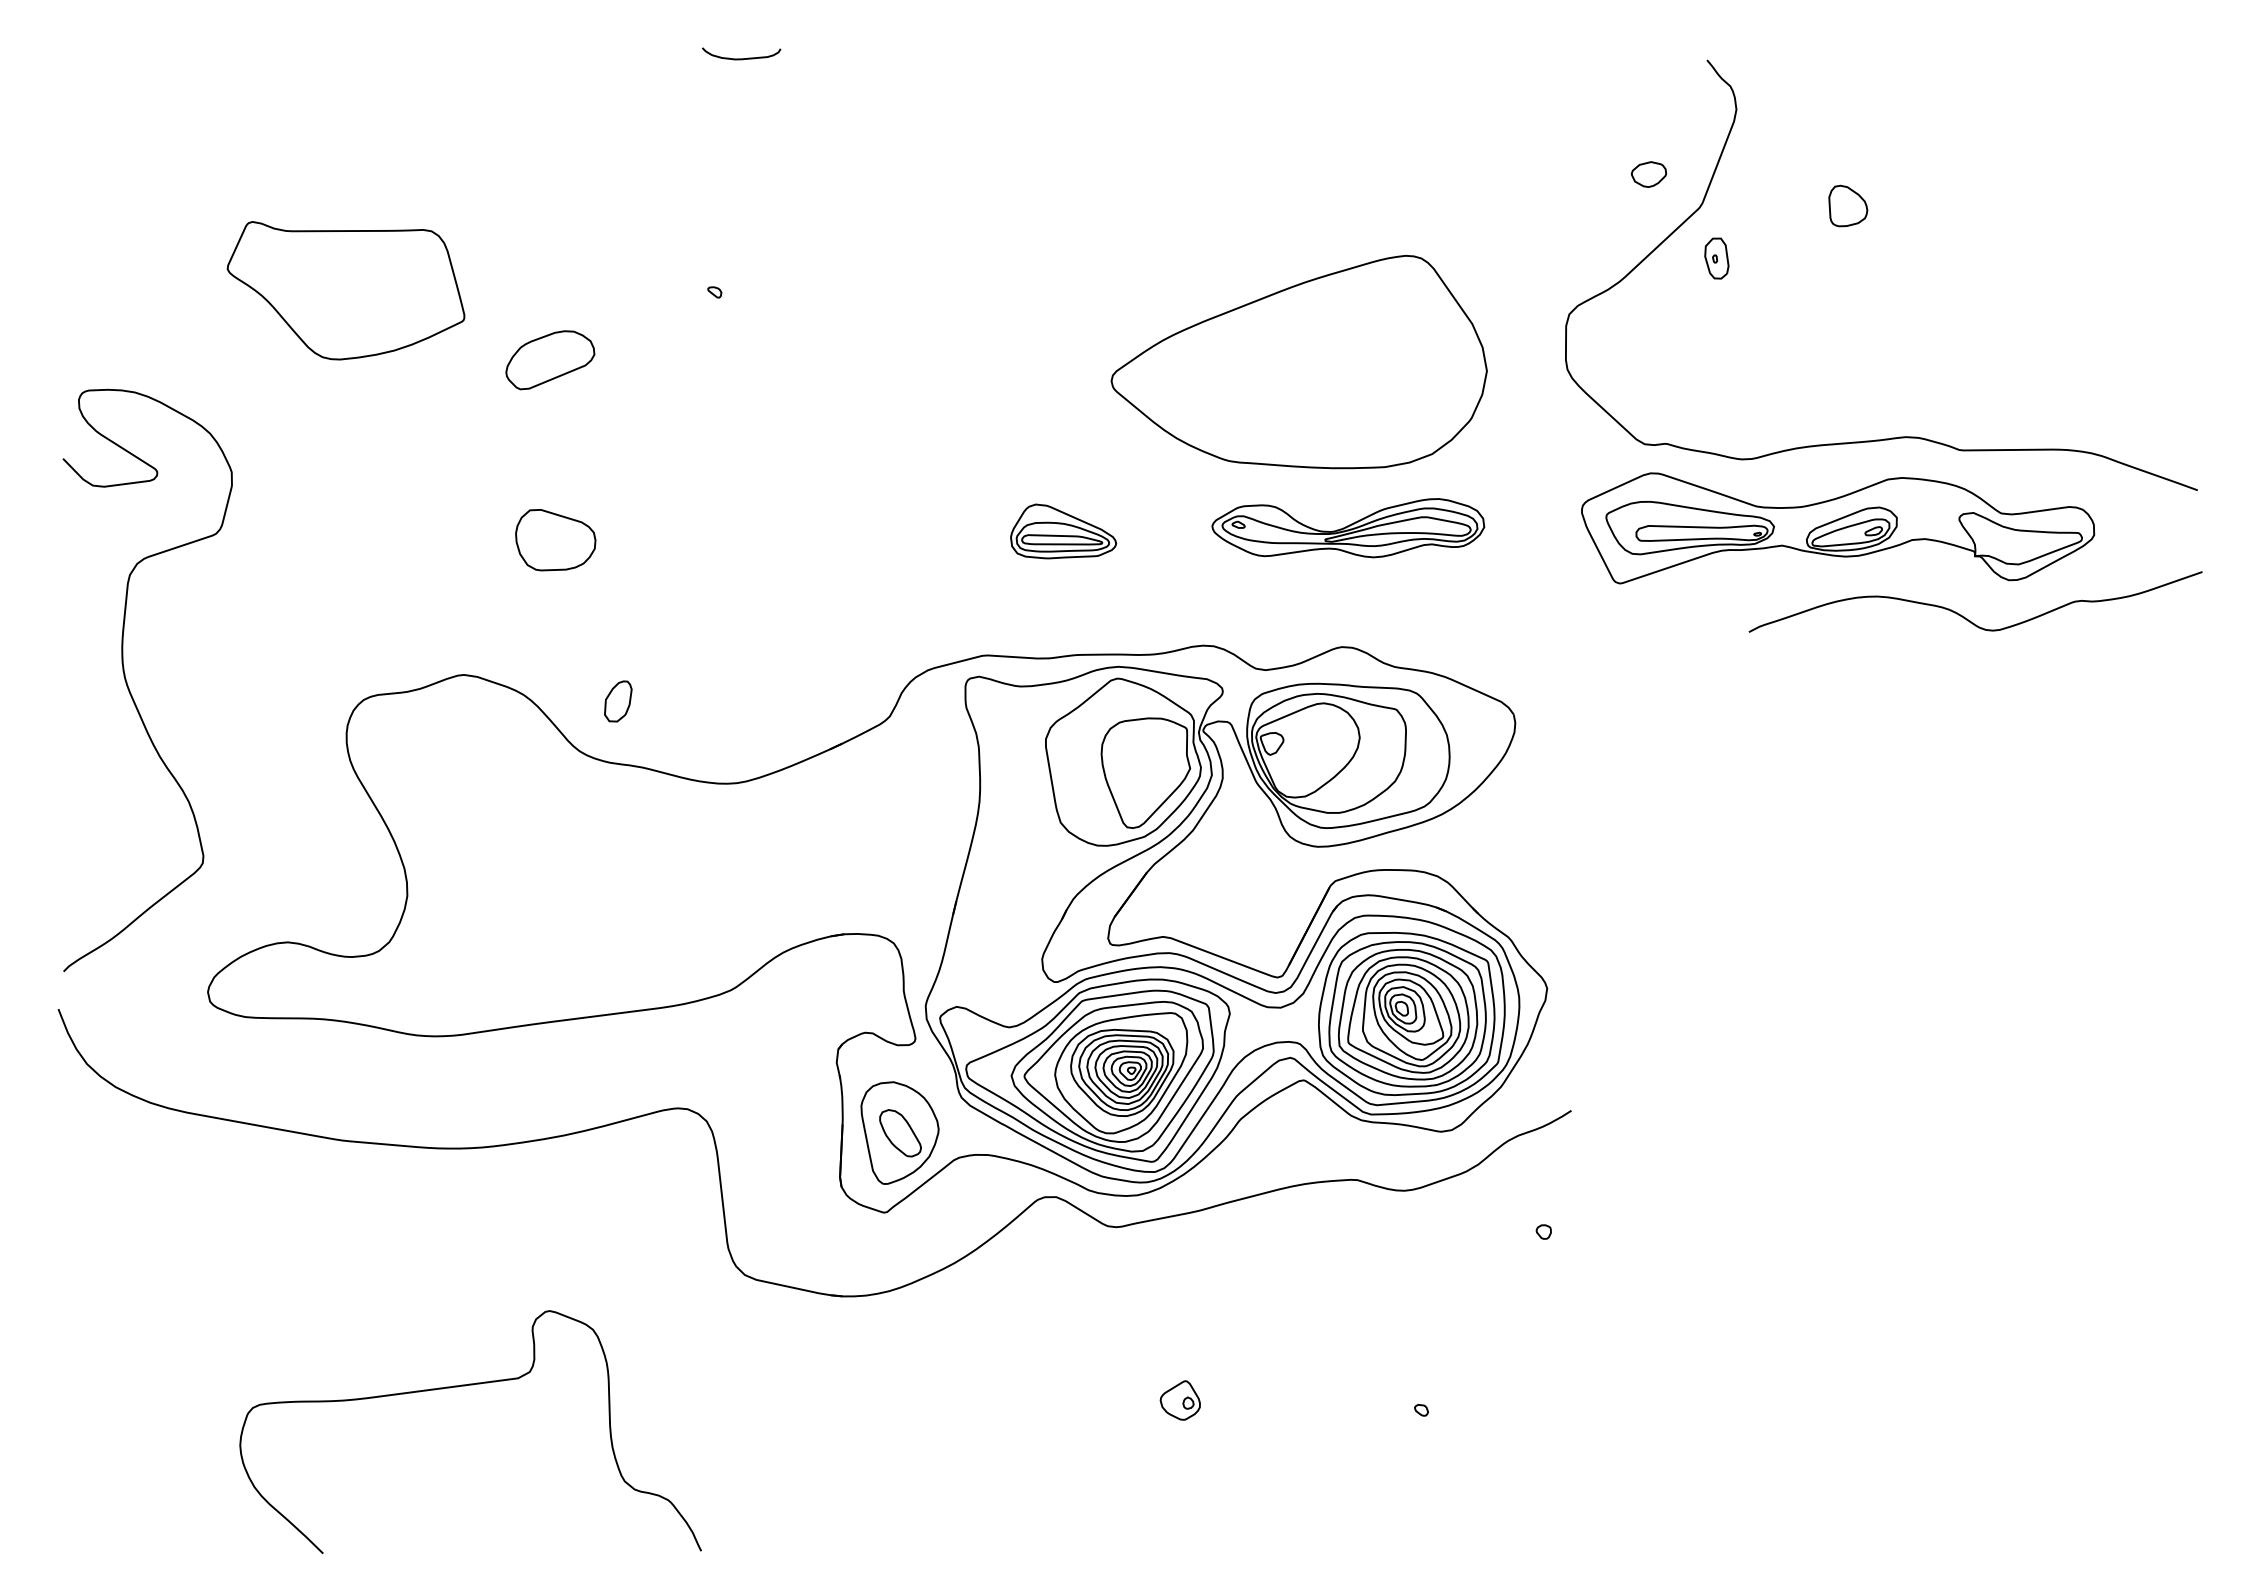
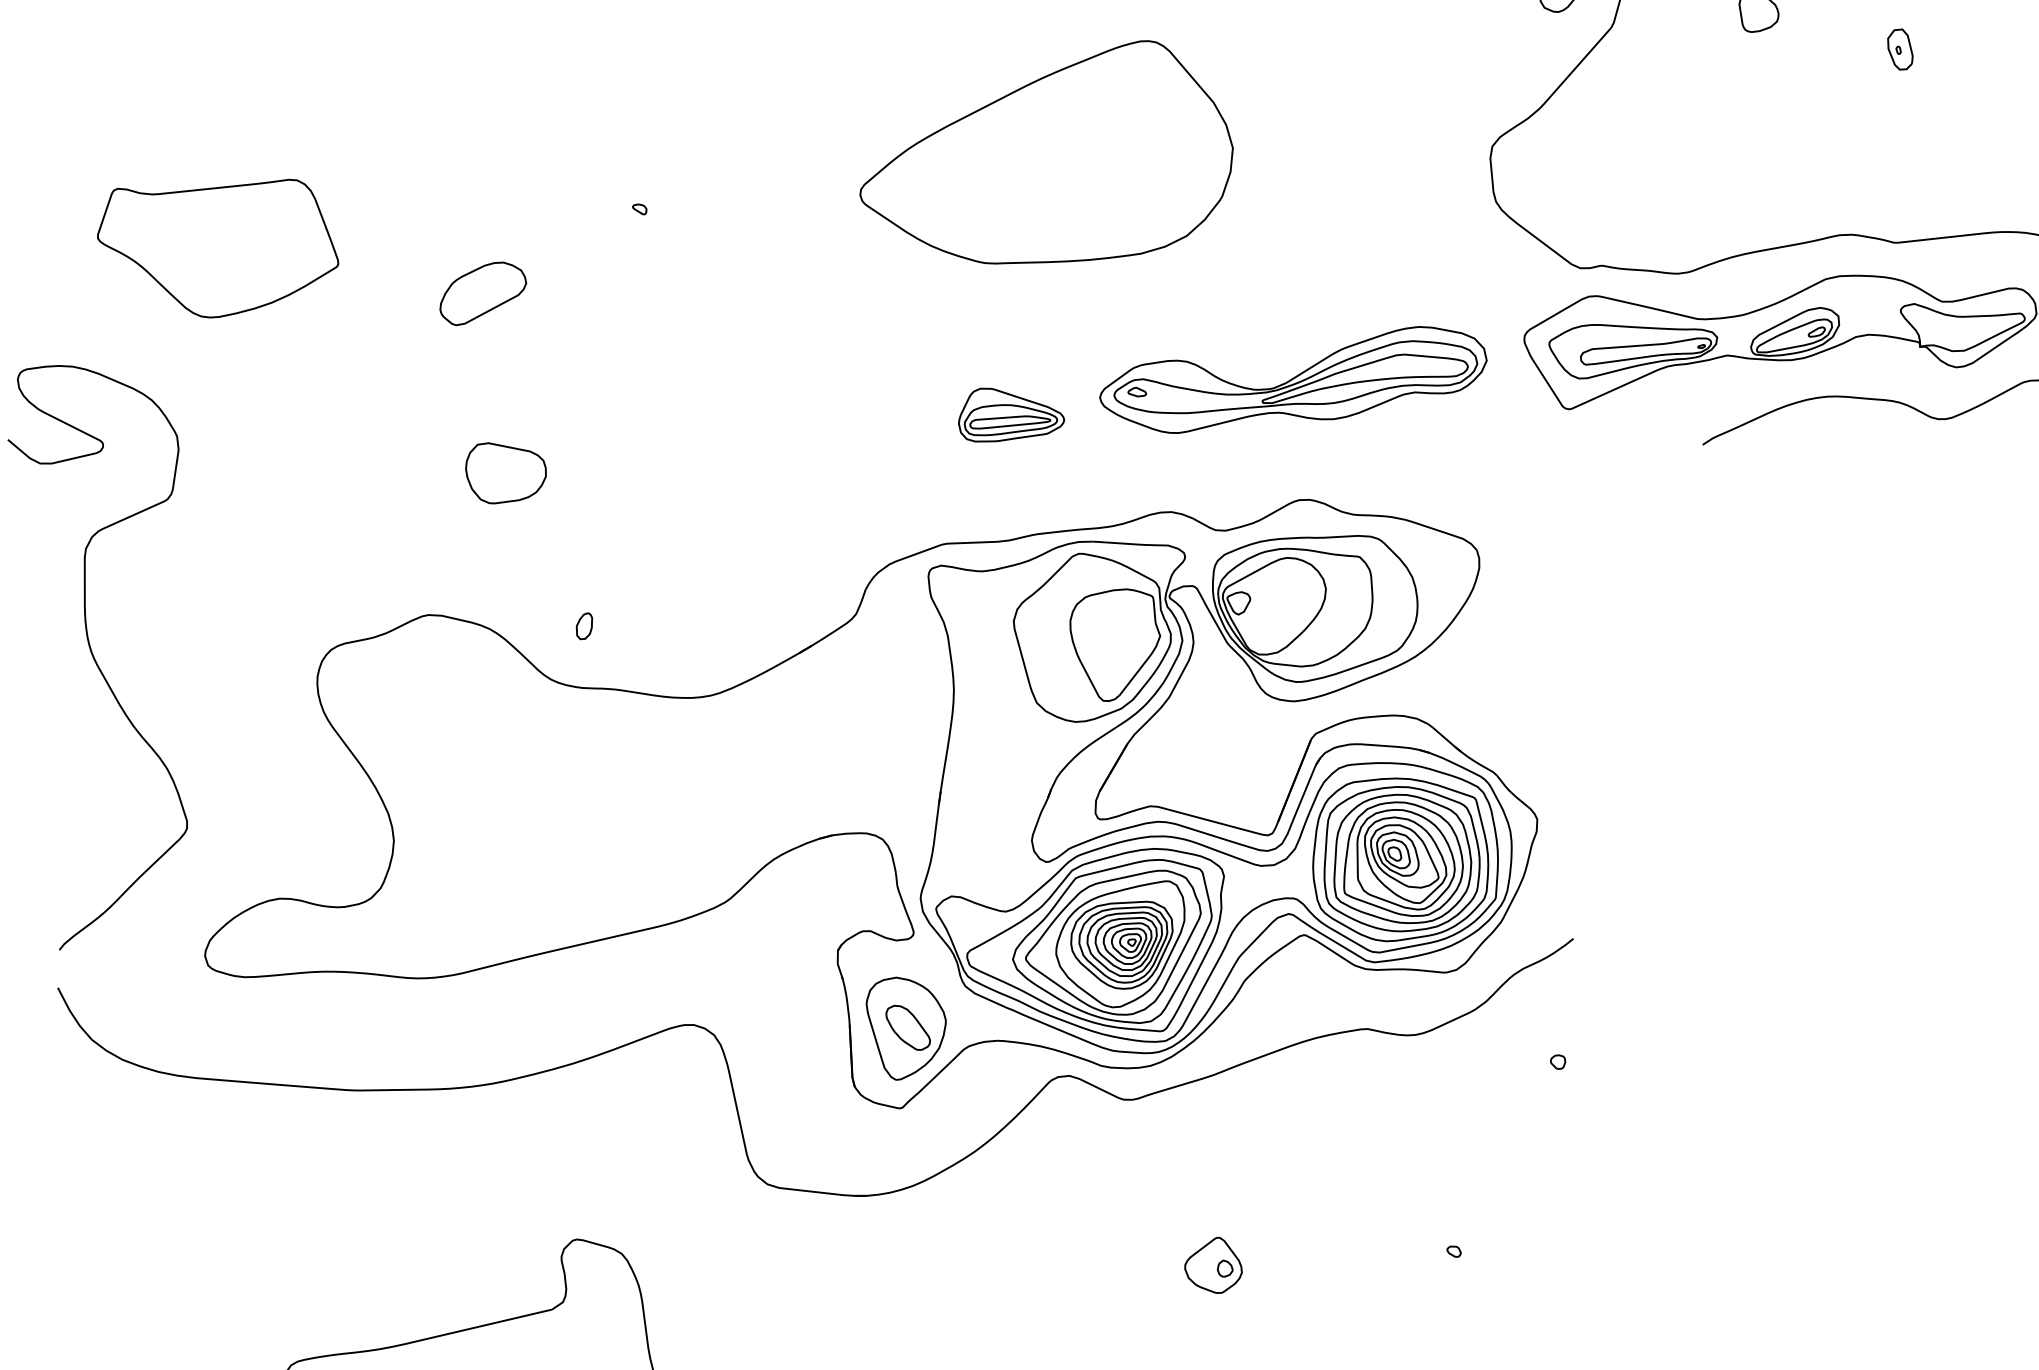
part: (1716, 258) -> (1899, 49), moved
part: (345, 290) -> (217, 247), moved
part: (1298, 362) -> (1044, 158), moved
part: (1348, 527) -> (1293, 380), size x1.43
part: (618, 701) -> (584, 626), size x0.62
part: (1180, 1400) -> (1213, 1265), size x1.43

